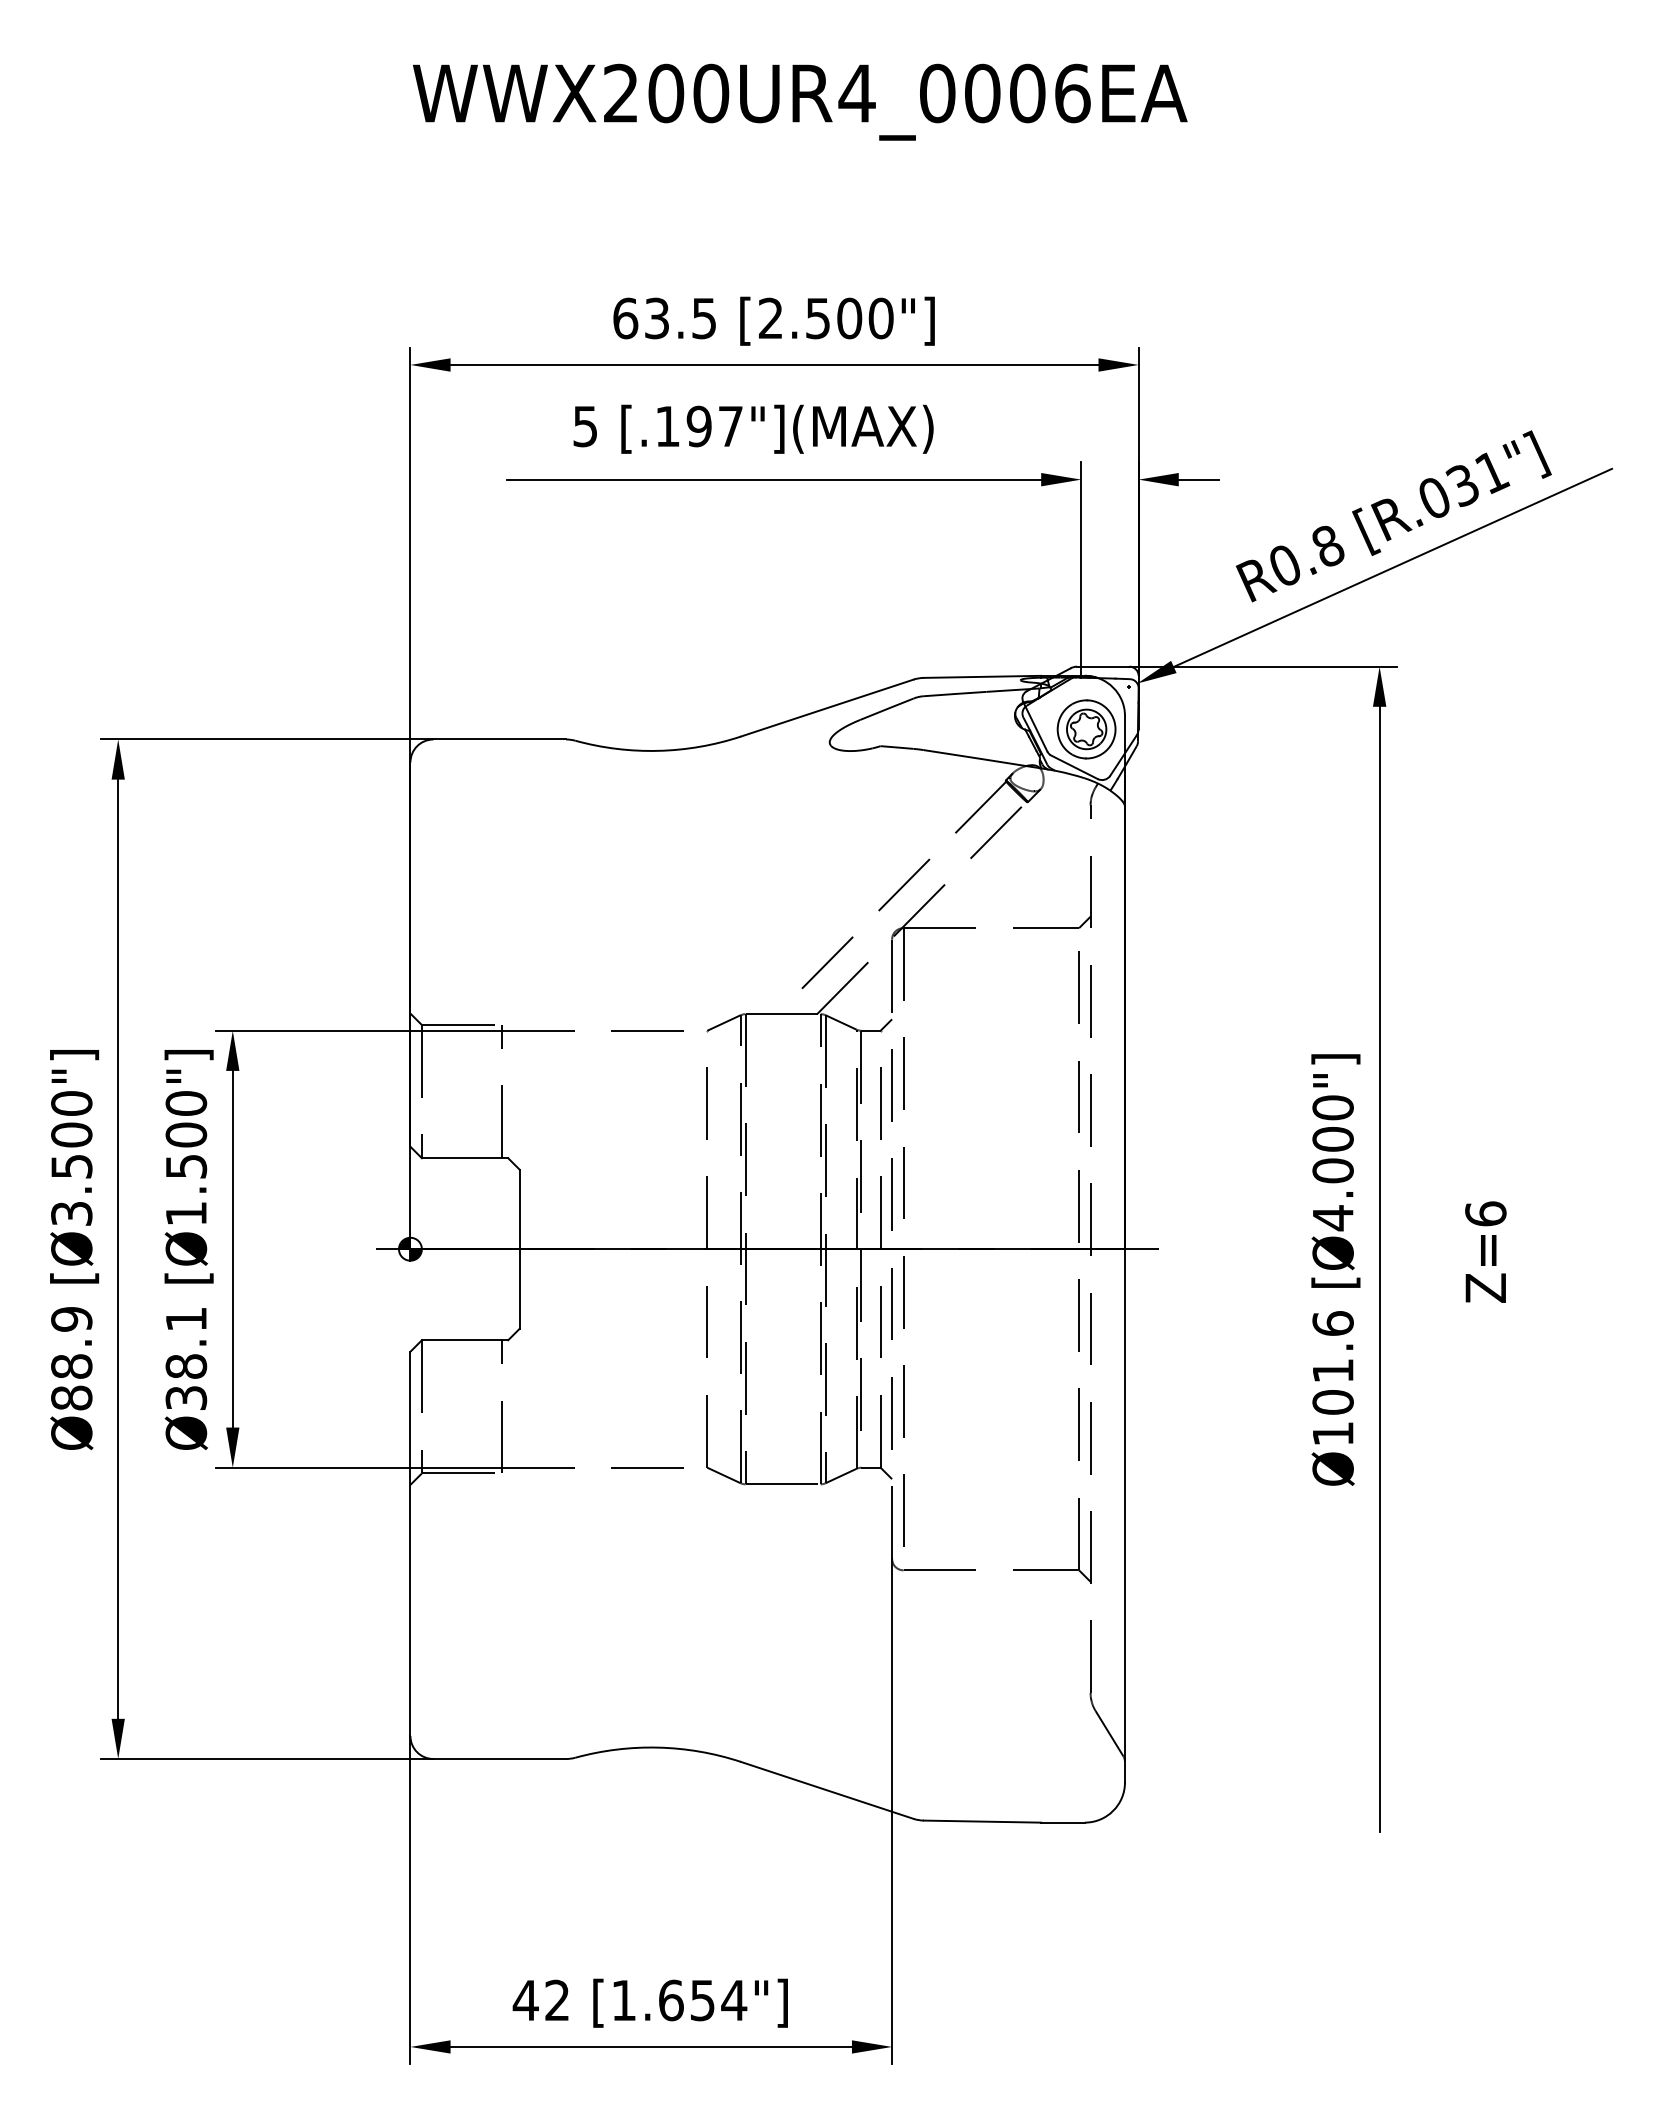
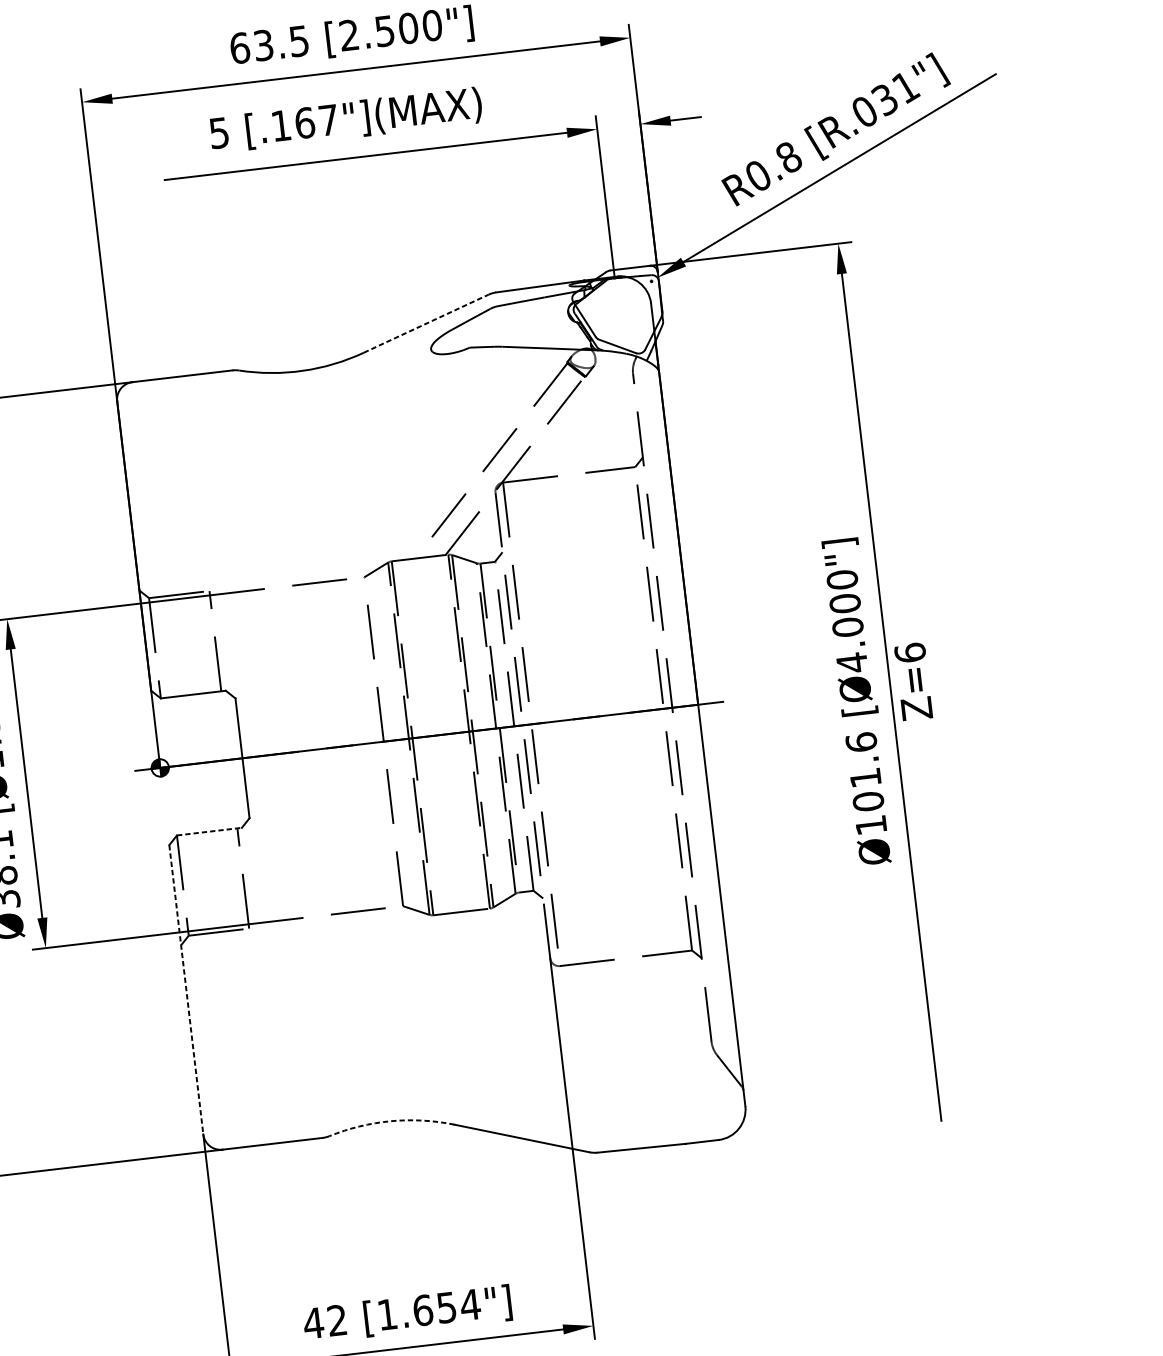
text: (698, 426) -> (304, 123), [.197"](MAX) -> [.167"](MAX)
line: (827, 708) -> (426, 323), solid -> dashed
part: (1086, 729) -> (623, 316), removed
text: (1485, 1251) -> (913, 681), moved
line: (465, 1340) -> (209, 831), solid -> dashed
line: (410, 1544) -> (186, 990), solid -> dashed
arc: (658, 1747) -> (391, 1121), solid -> dashed

